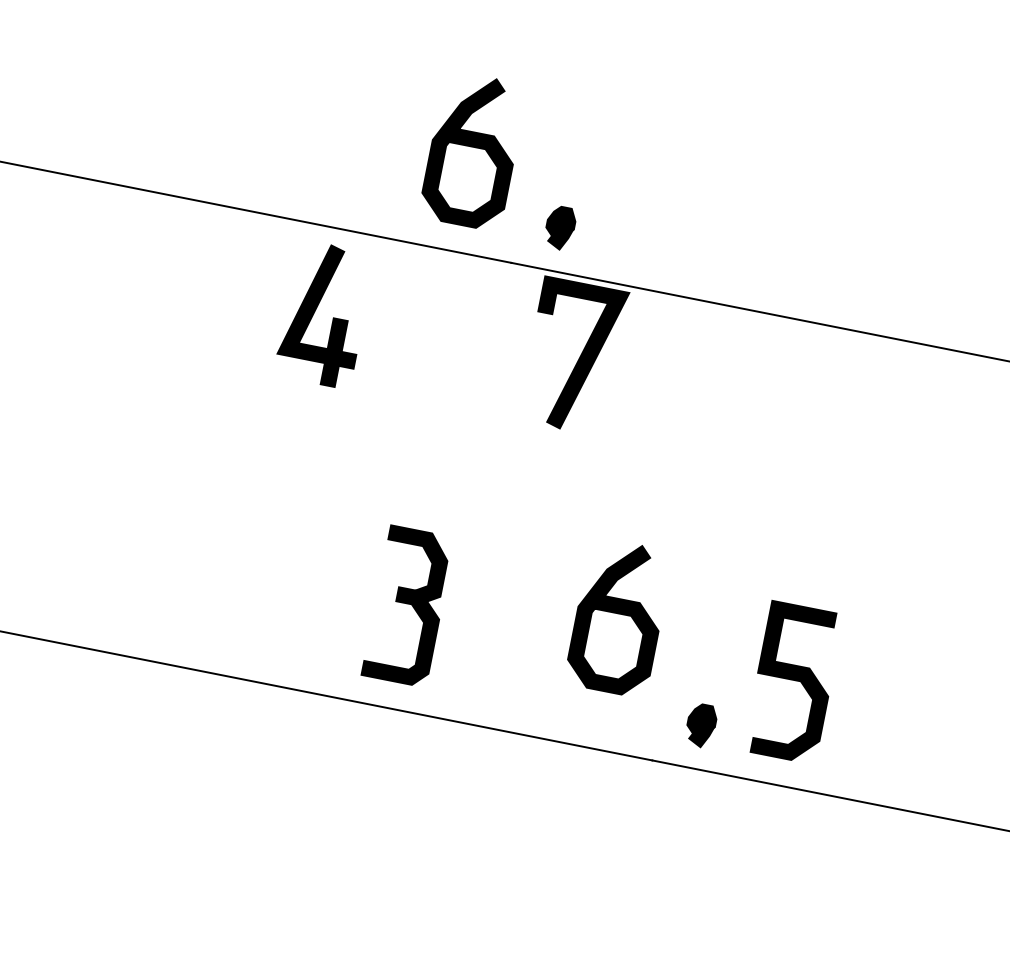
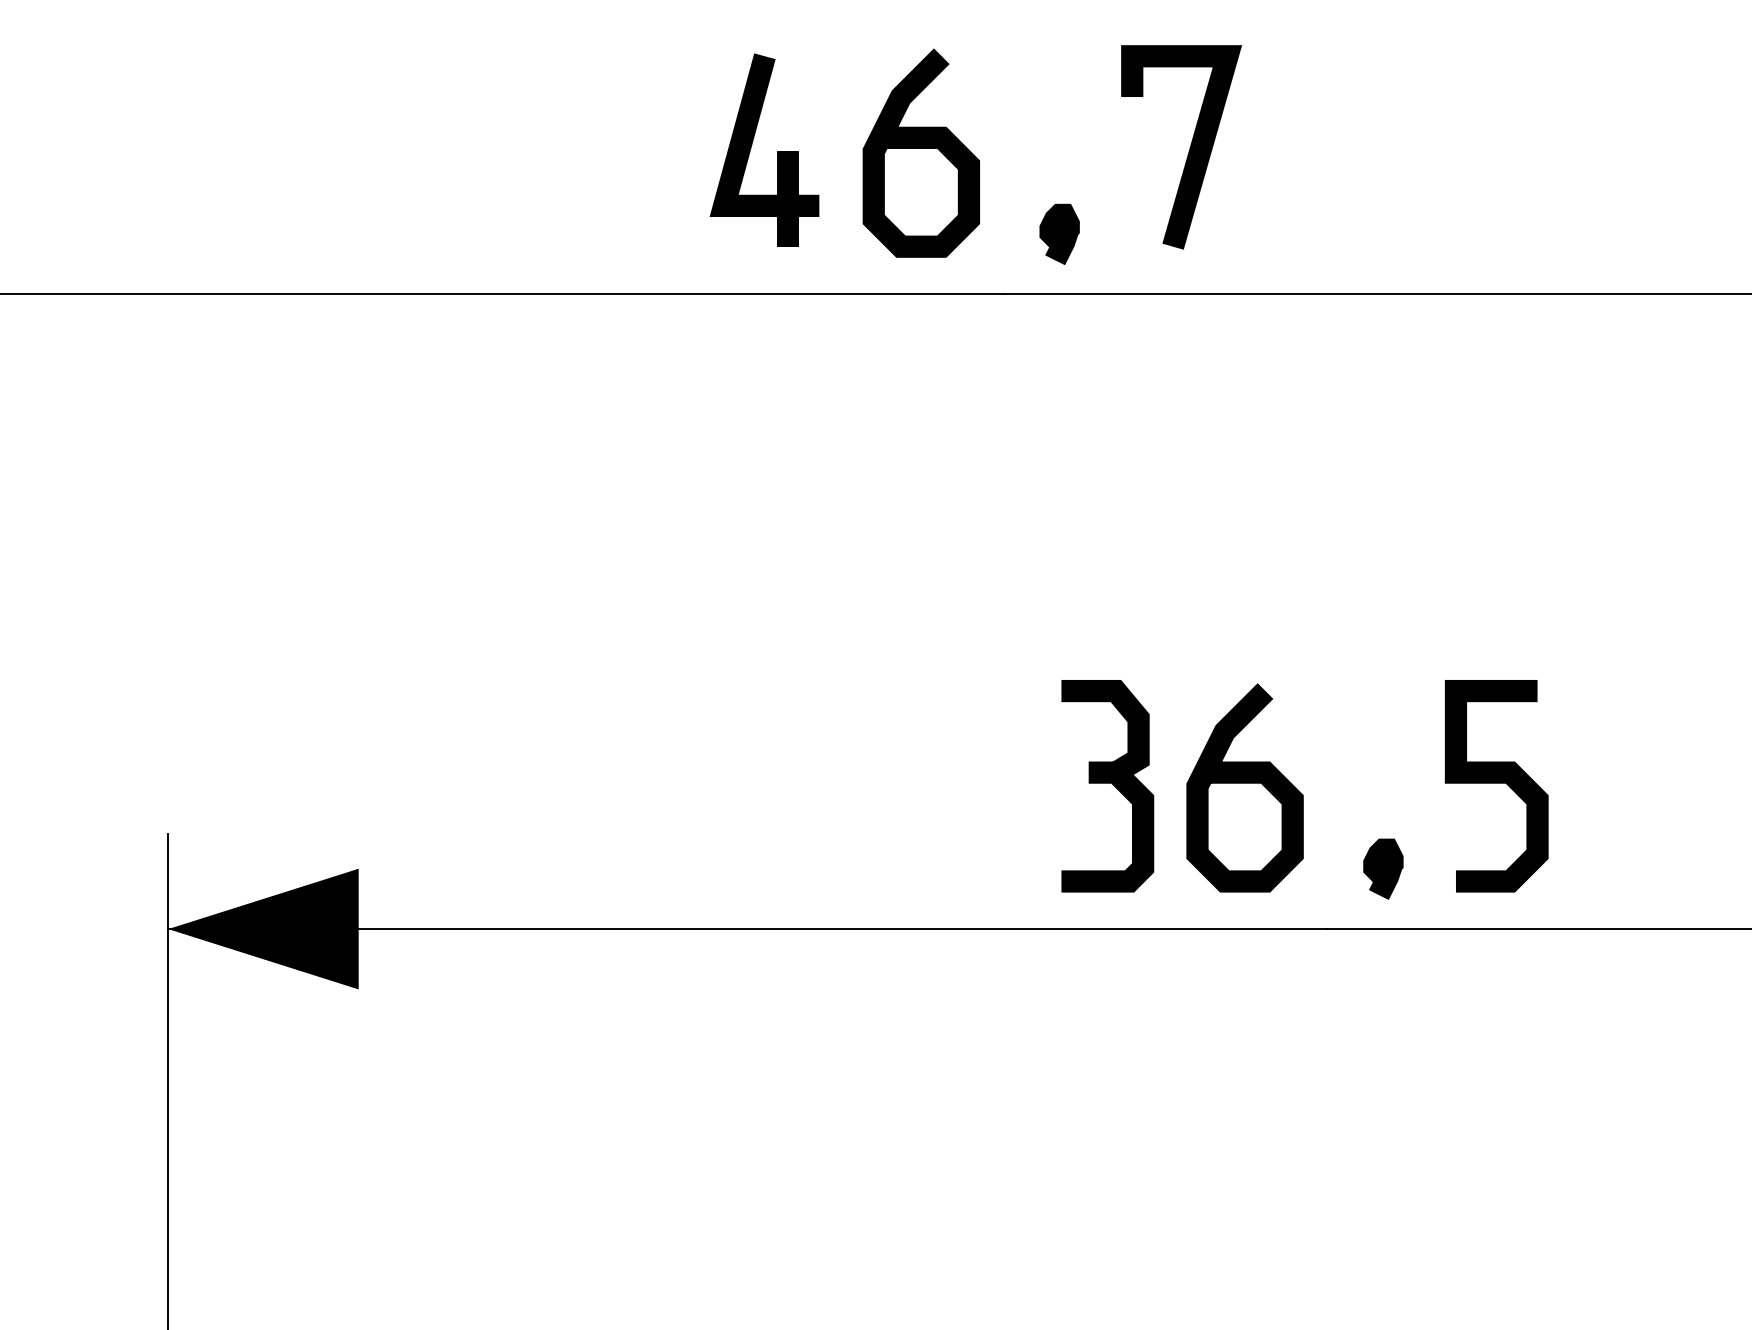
part: (316, 309) -> (752, 145), moved
line: (578, 357) -> (1189, 147), moved
part: (408, 606) -> (1107, 786), moved
curve: (618, 614) -> (1244, 783), moved

